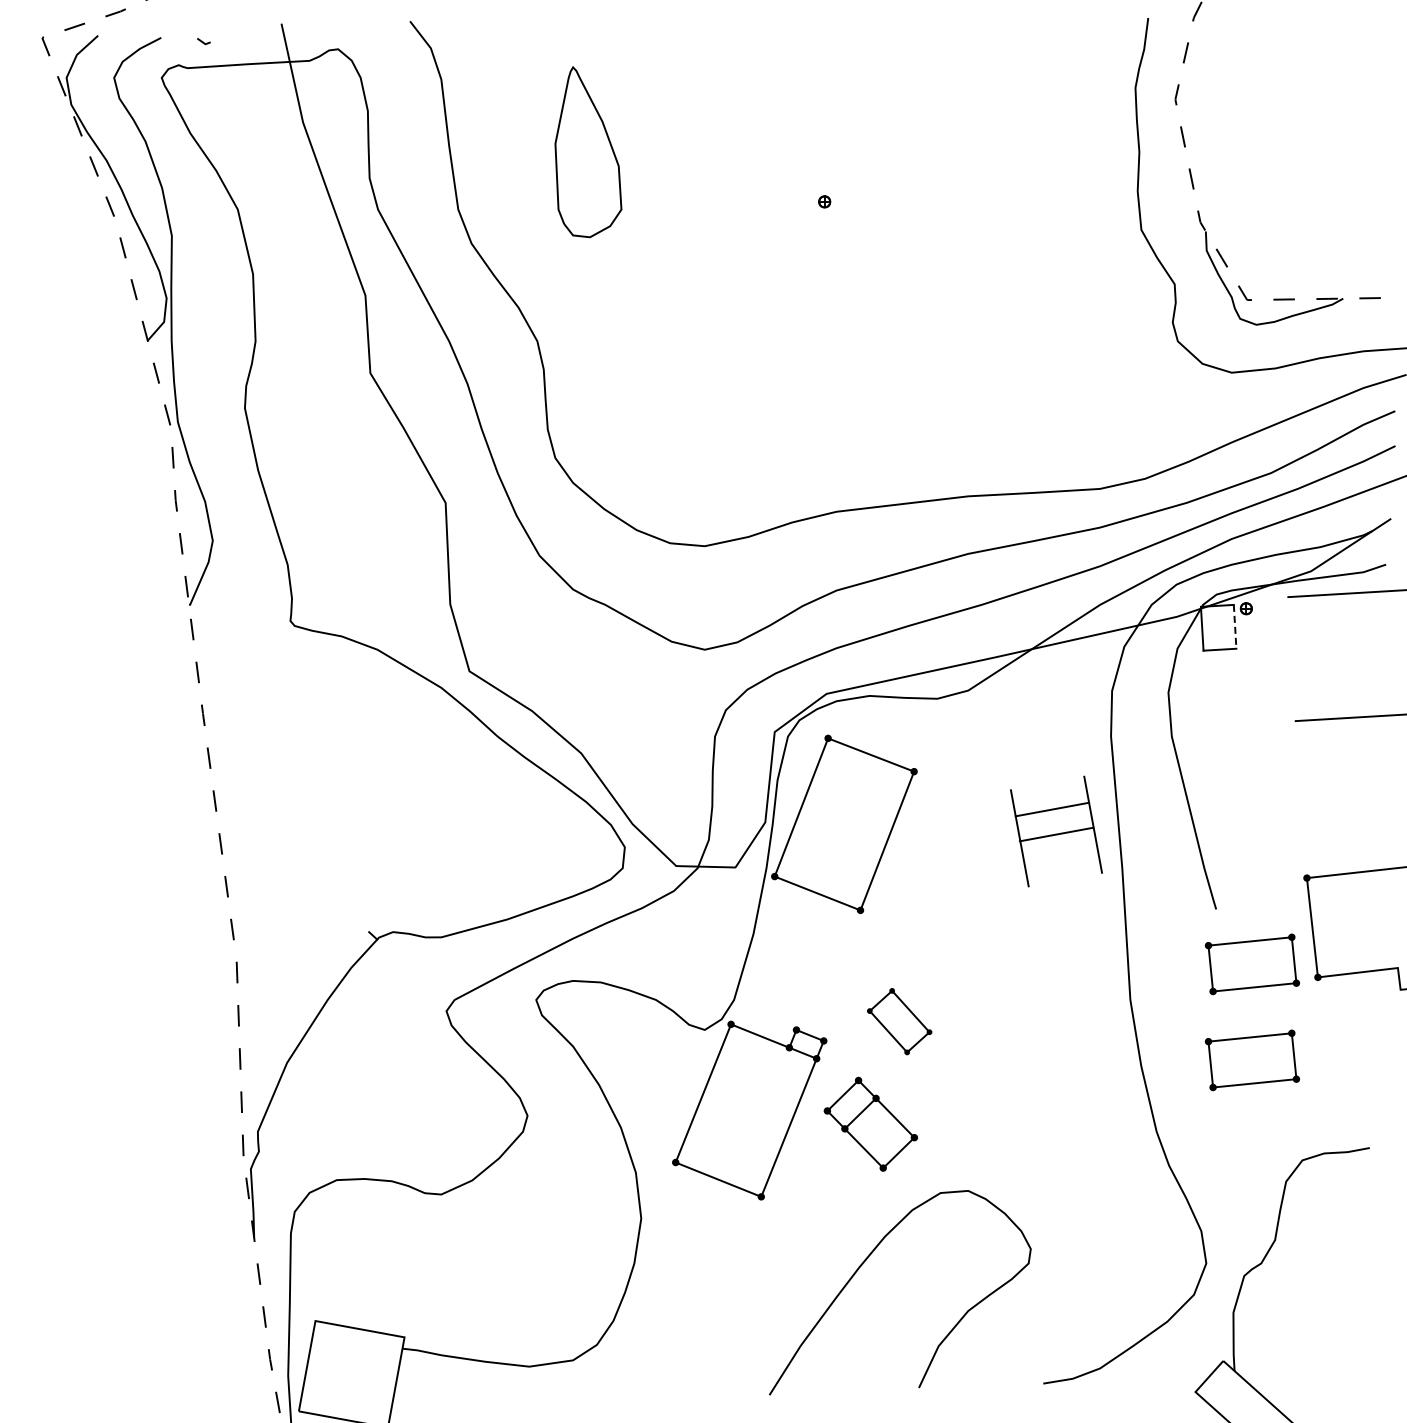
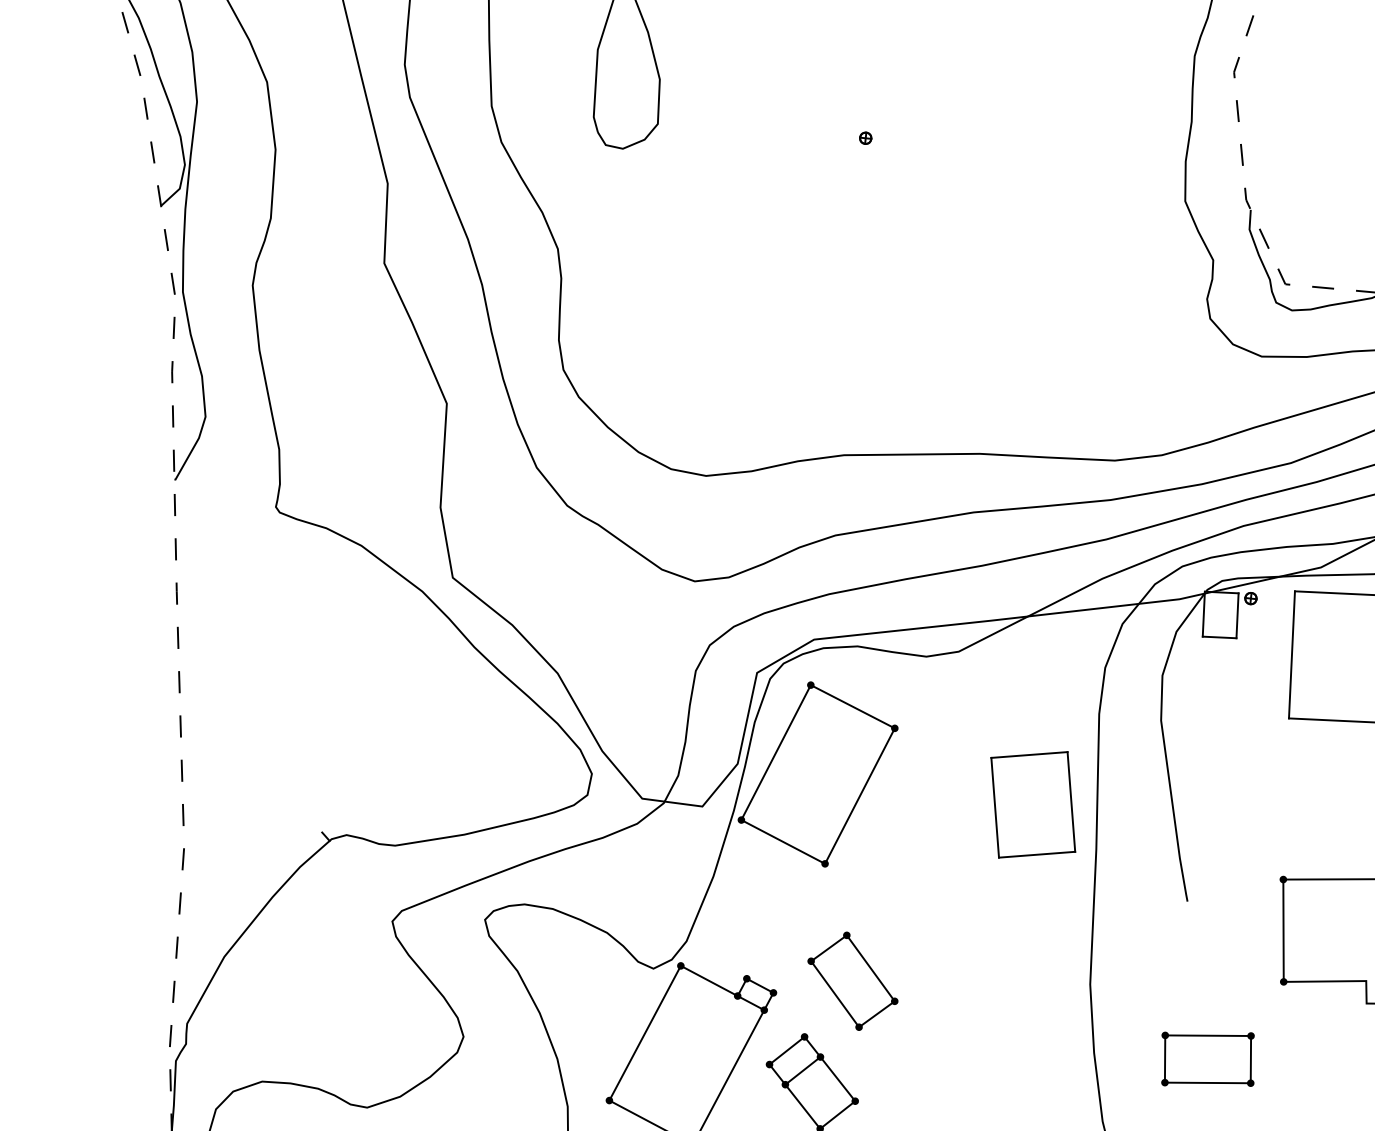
line: (1235, 626) -> (1237, 615), dashed -> solid
line: (1291, 659) -> (1291, 655), added
line: (1052, 809) -> (1037, 854), moved
line: (1056, 834) -> (1029, 754), moved
part: (1251, 964) -> (1217, 961), removed
part: (899, 1021) -> (852, 981), size x1.43

